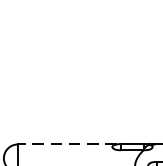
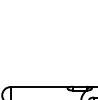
line: (67, 145) -> (40, 87), dashed -> solid

